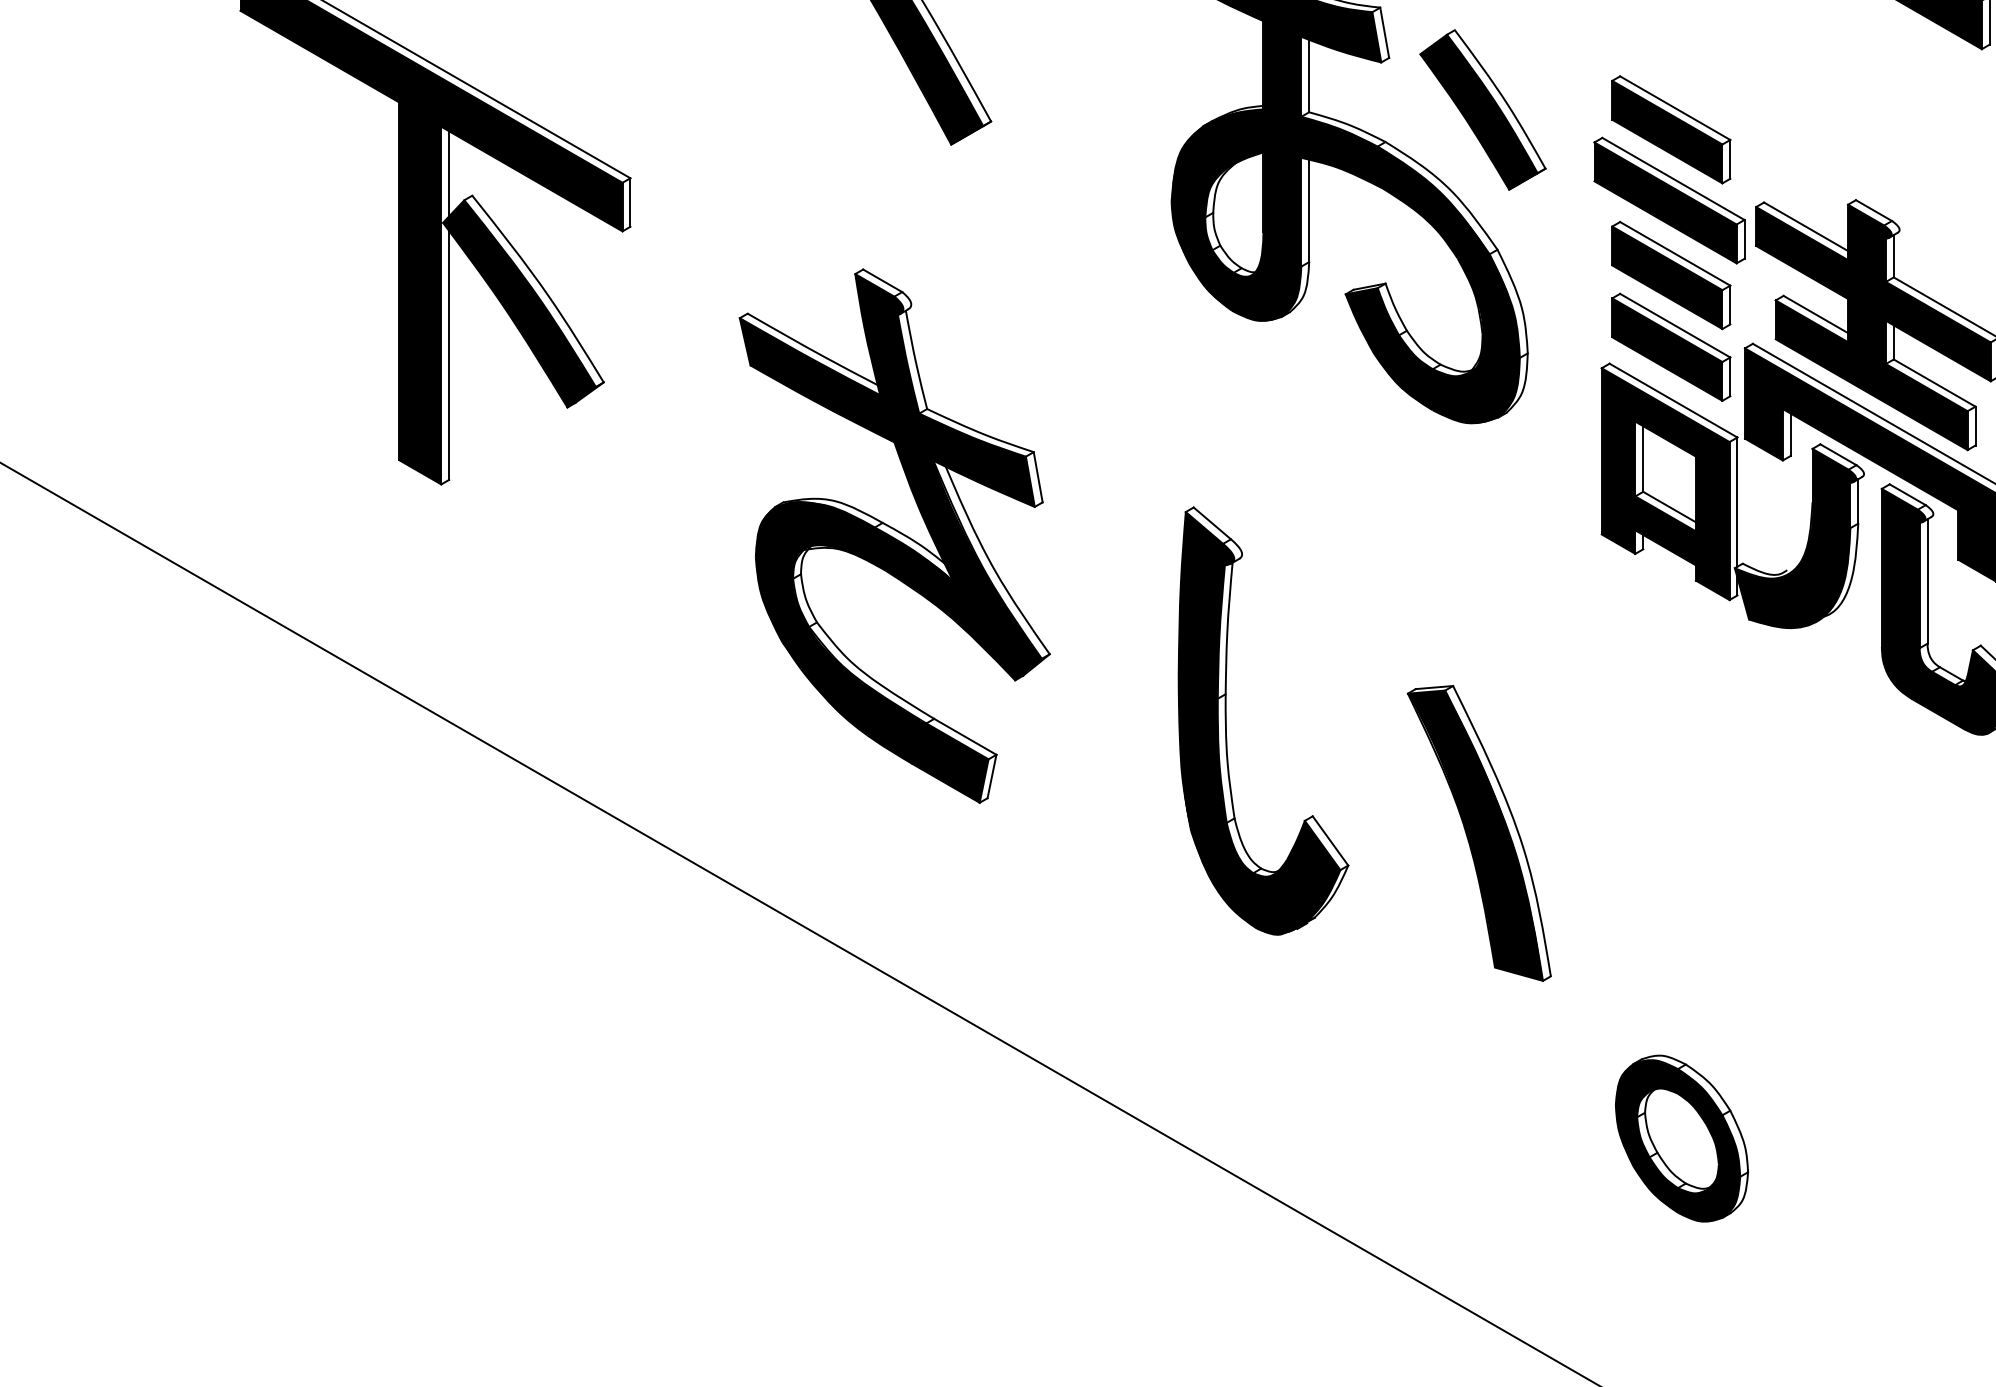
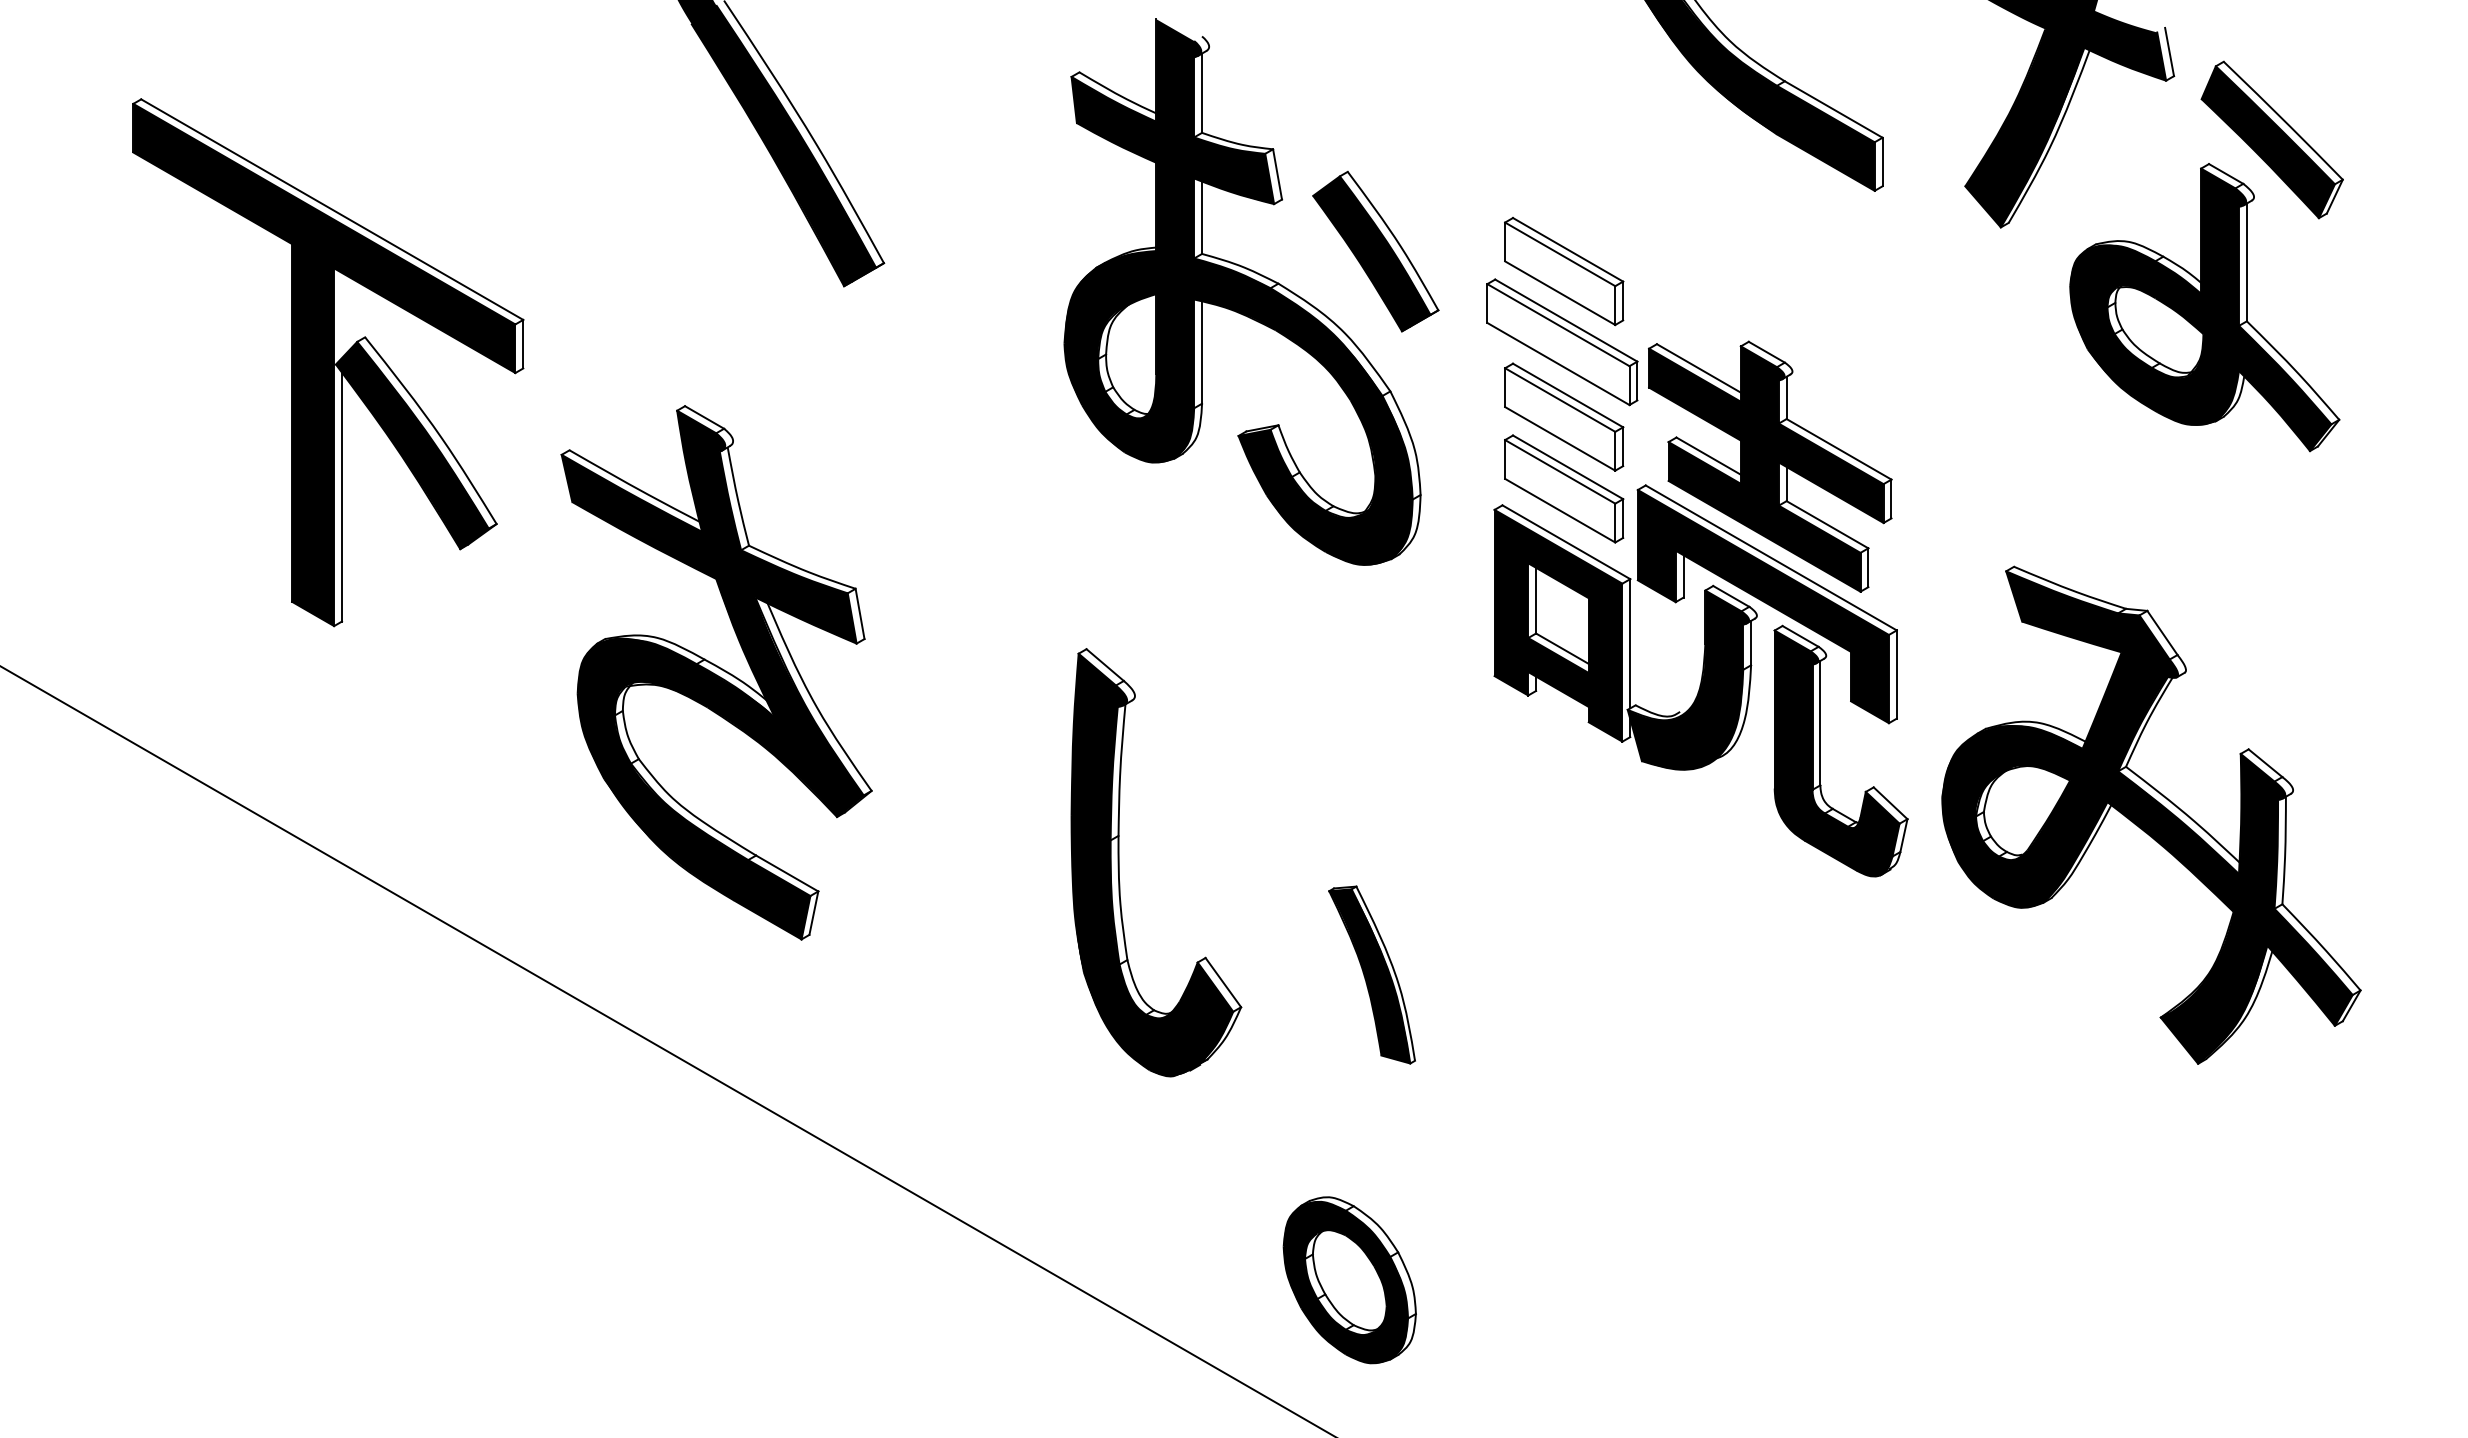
fill: (1667, 131) -> (1560, 273), removed
line: (449, 173) -> (342, 315), removed
fill: (1665, 202) -> (1558, 344), removed
fill: (1667, 277) -> (1560, 419), removed
fill: (1667, 349) -> (1560, 491), removed
part: (894, 535) -> (716, 672), moved
part: (1478, 832) -> (1371, 974), size x0.6
part: (1681, 1138) -> (1349, 1280), moved

